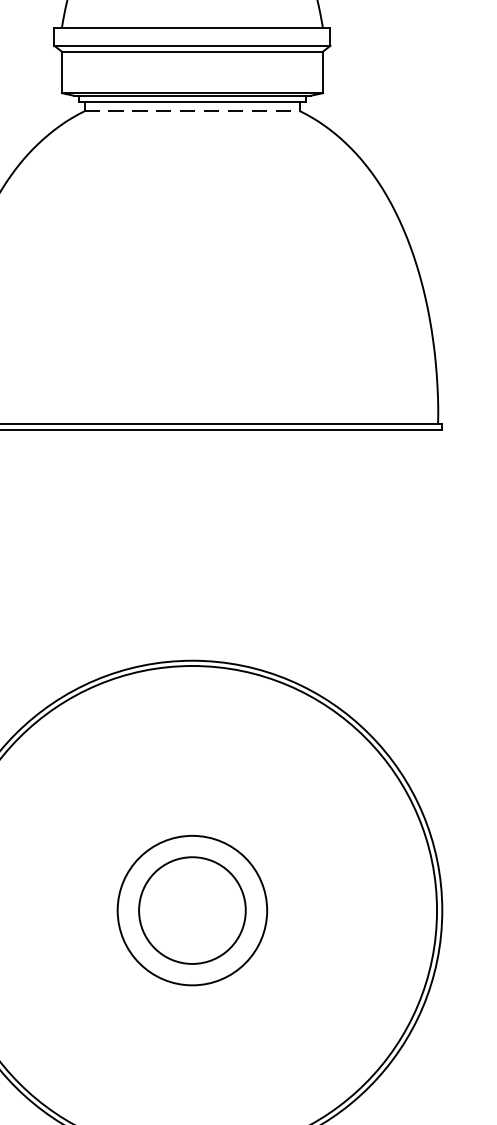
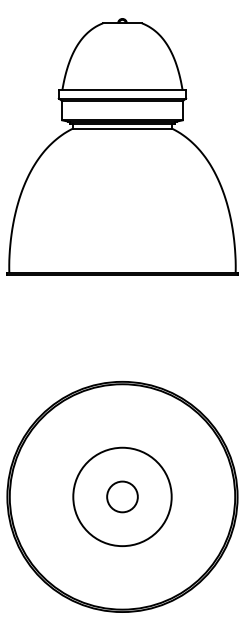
line: (192, 110) -> (122, 128), dashed -> solid
circle: (192, 909) -> (122, 496), size x0.62
circle: (192, 909) -> (122, 496), size x1.43

